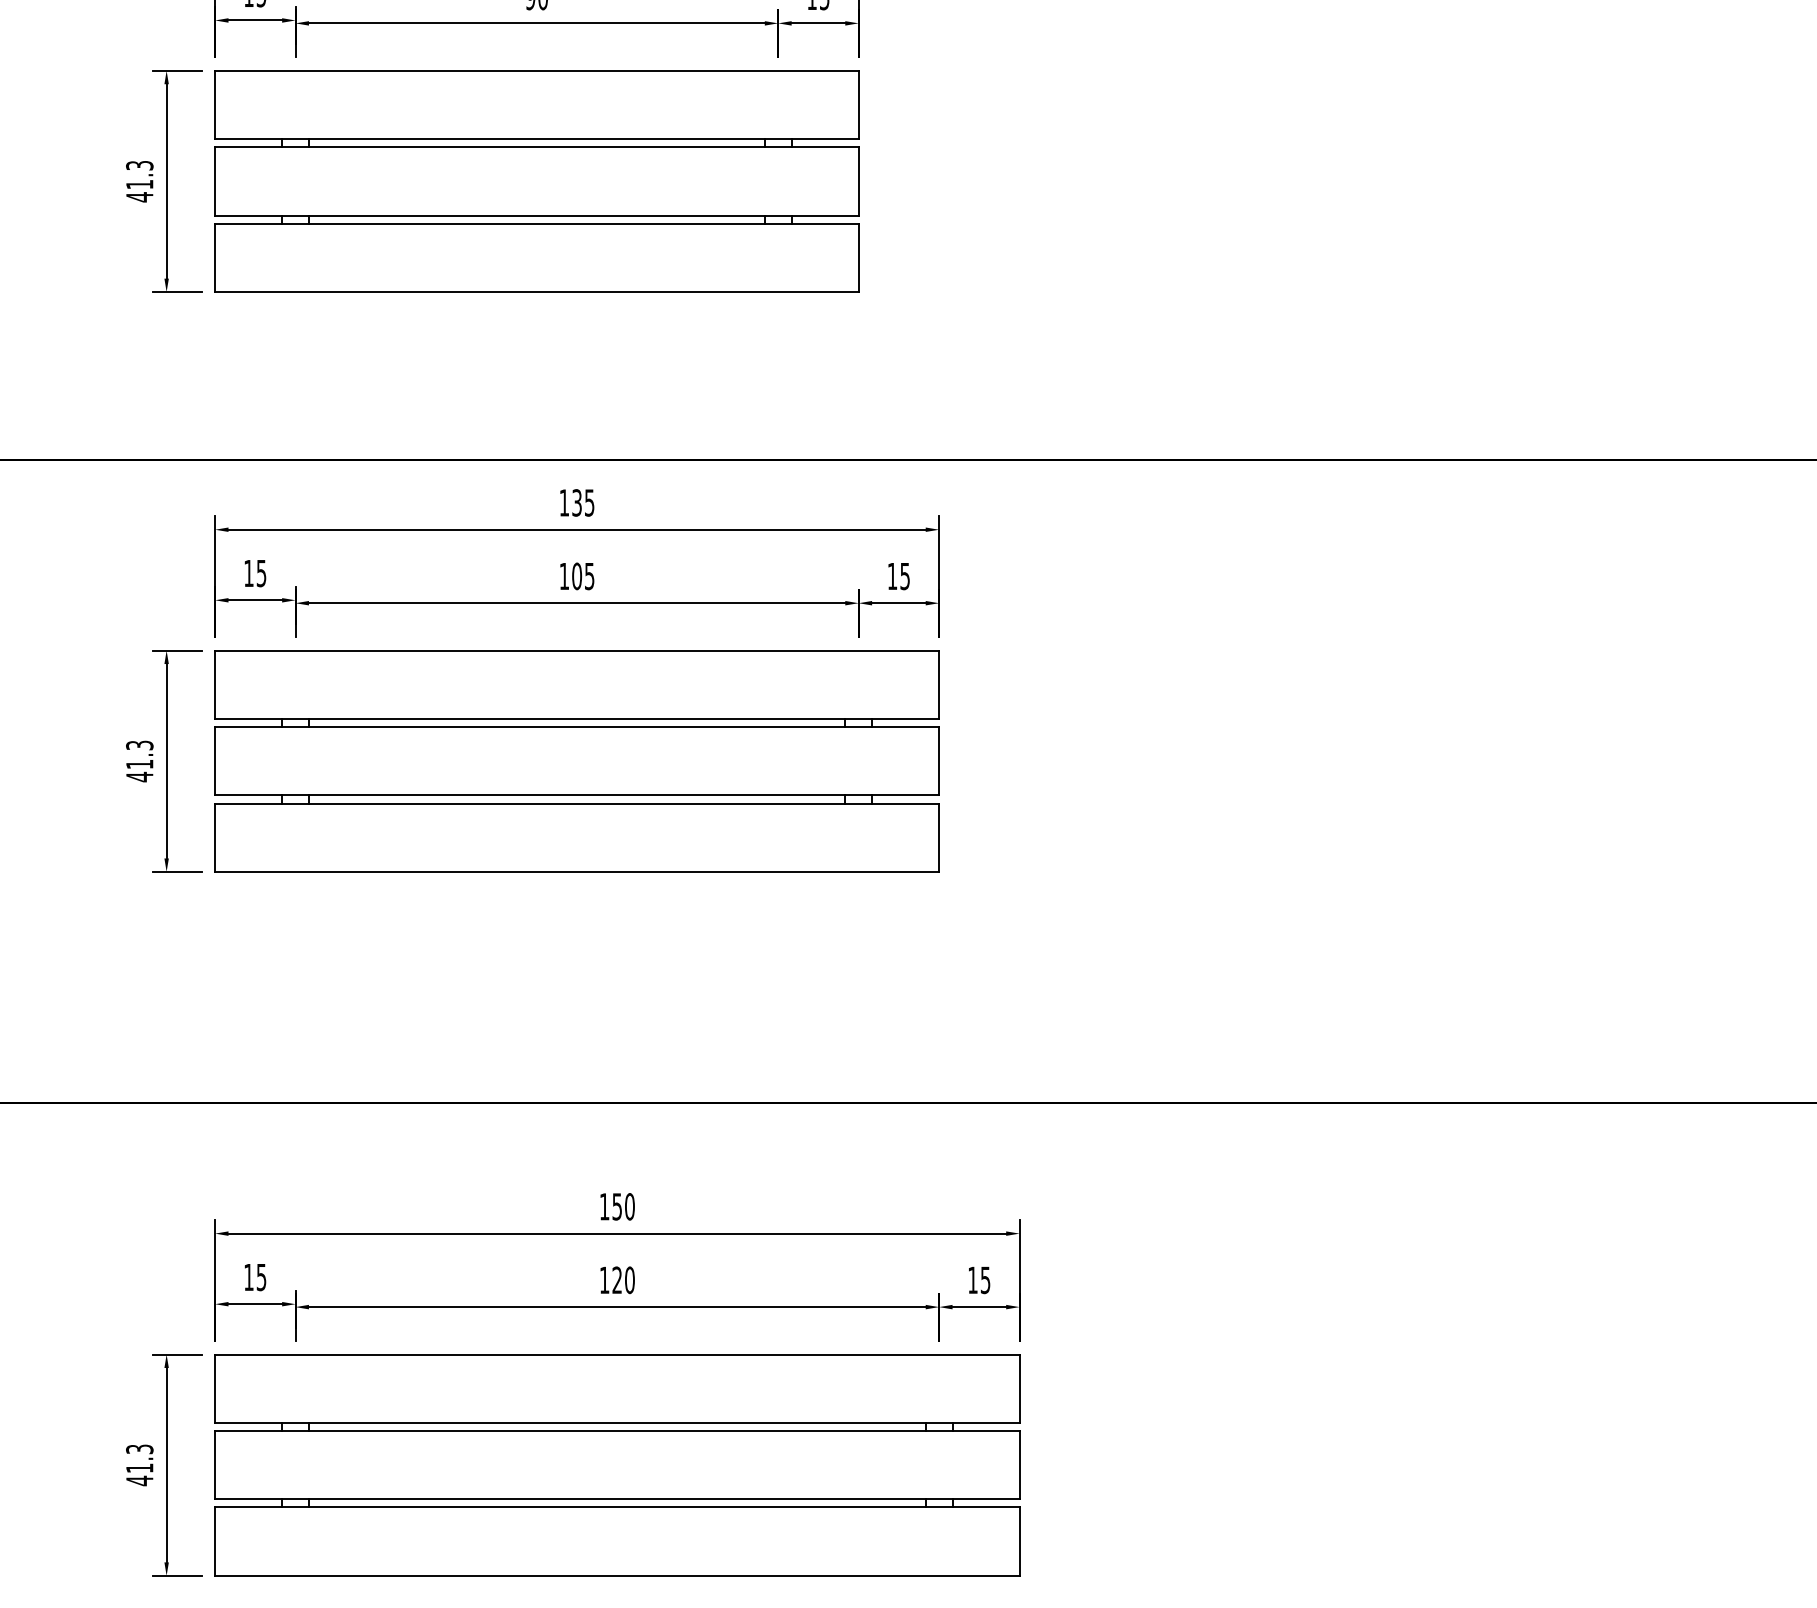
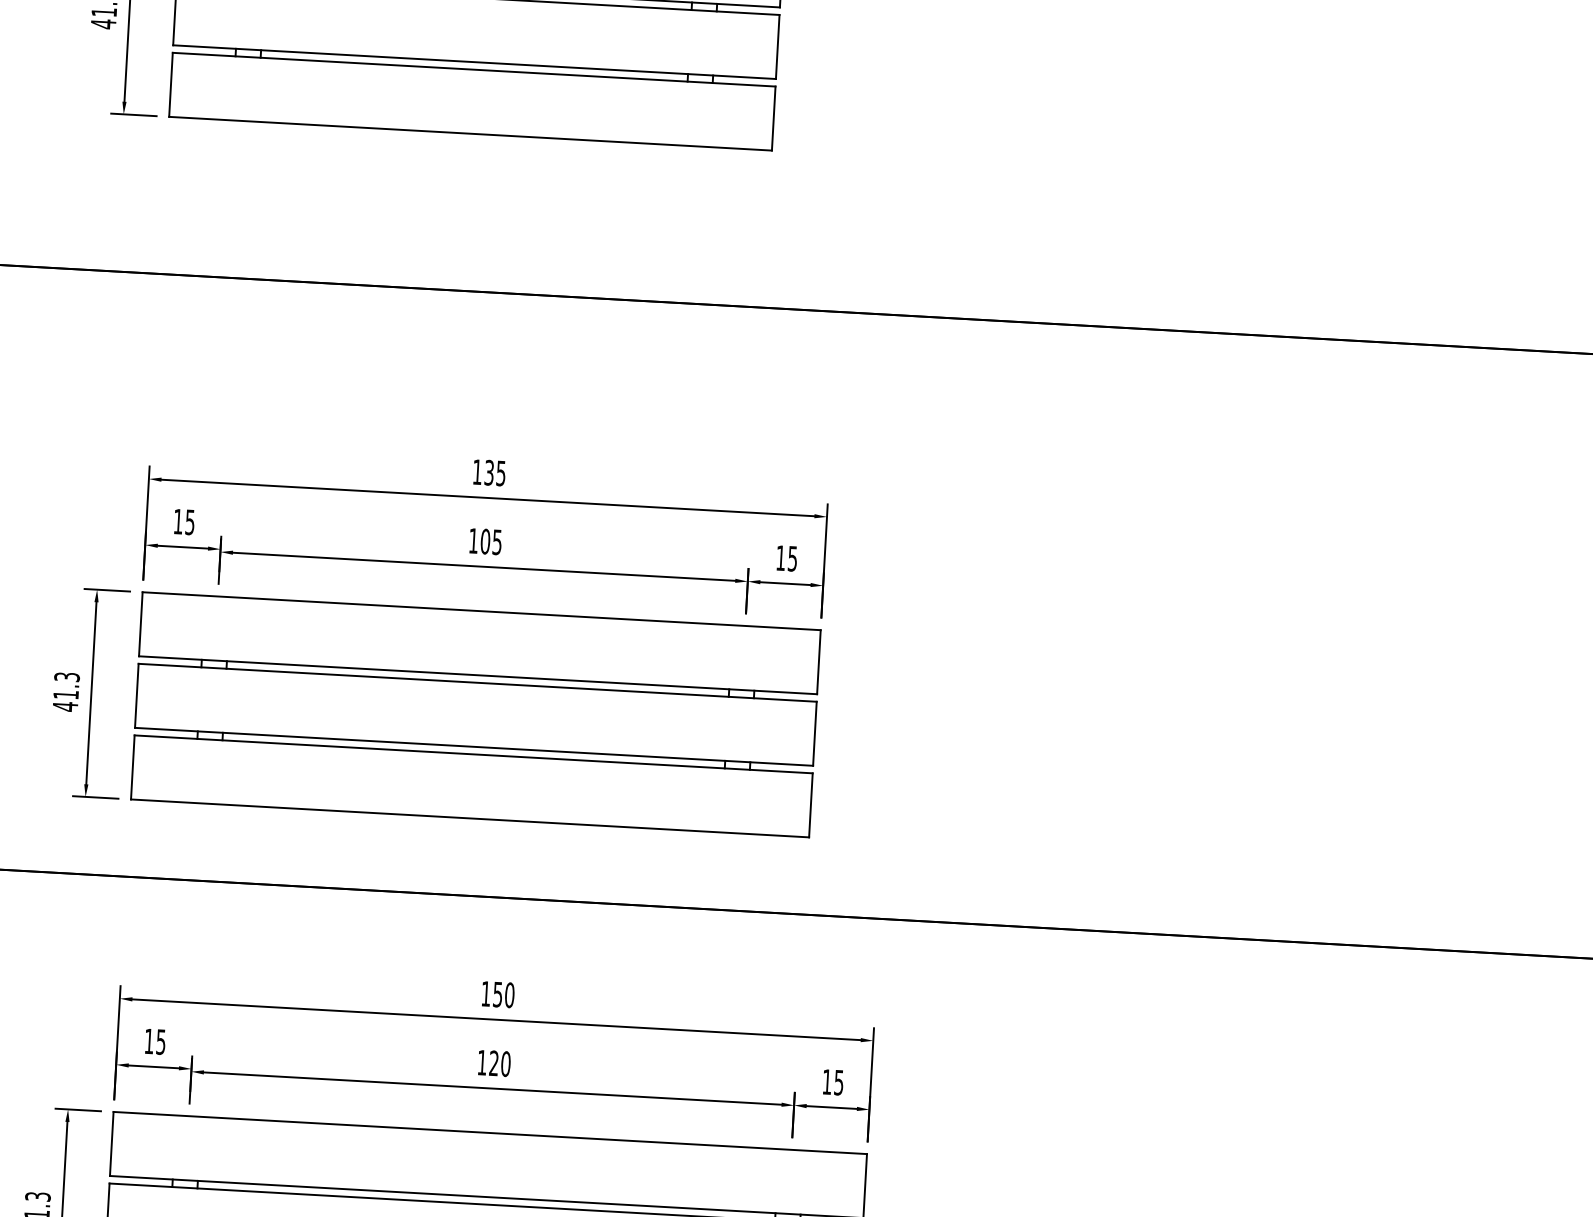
part: (532, 680) -> (438, 636), moved

